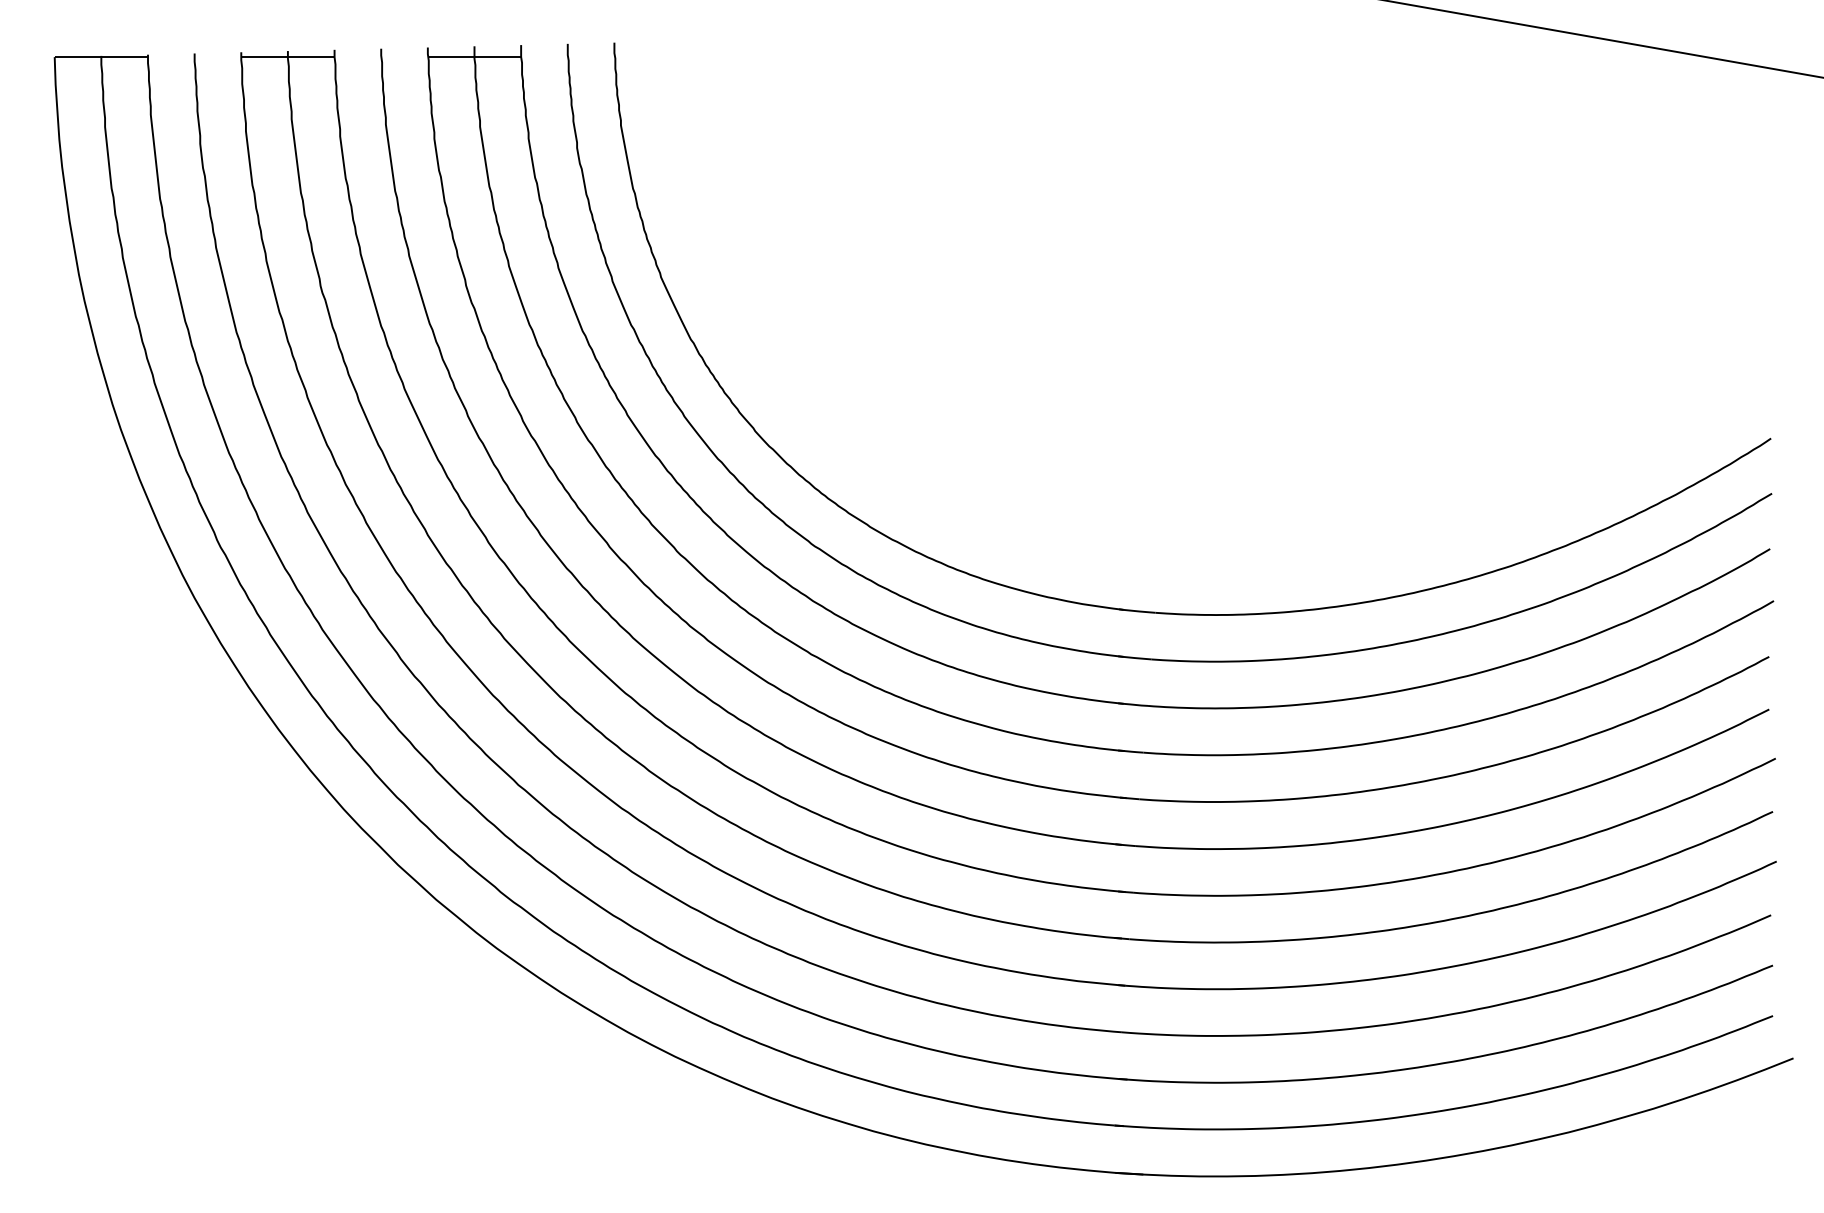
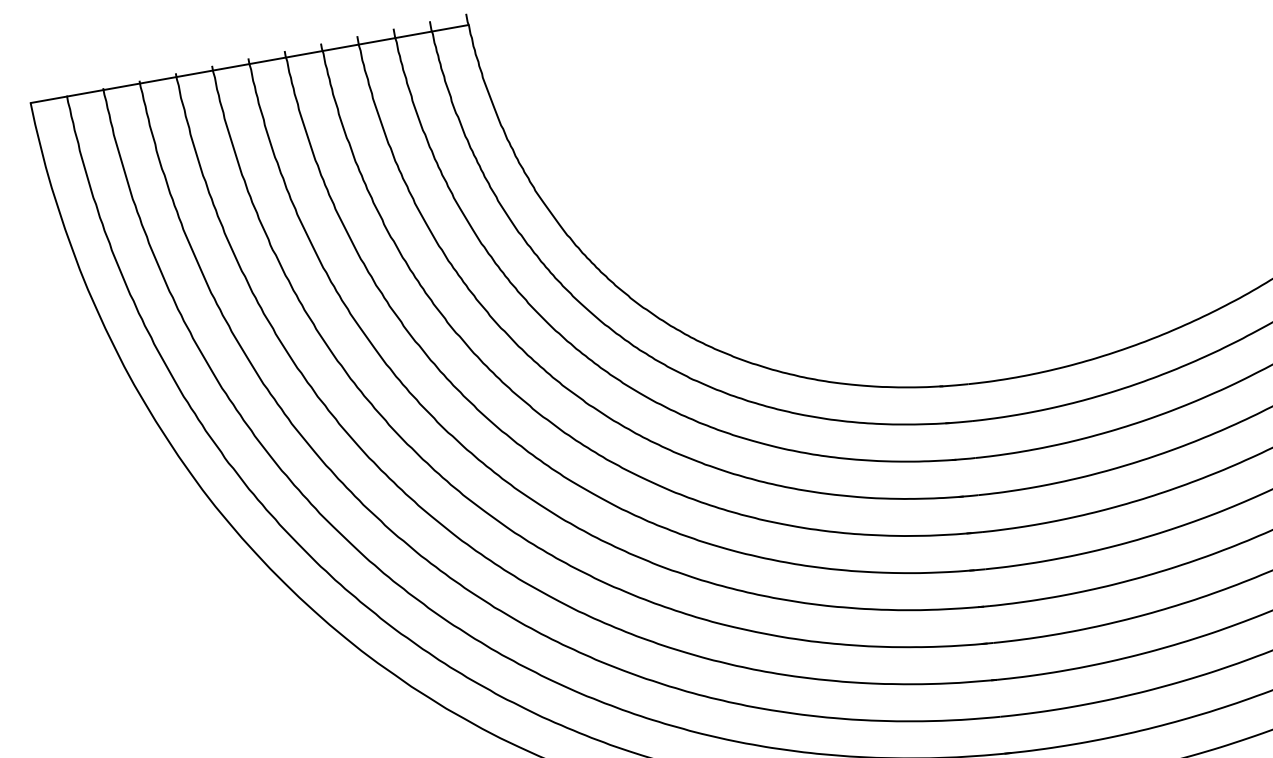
line: (335, 57) -> (250, 64), dashed -> solid

